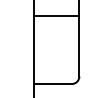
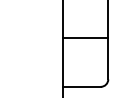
line: (56, 16) -> (85, 38), moved

